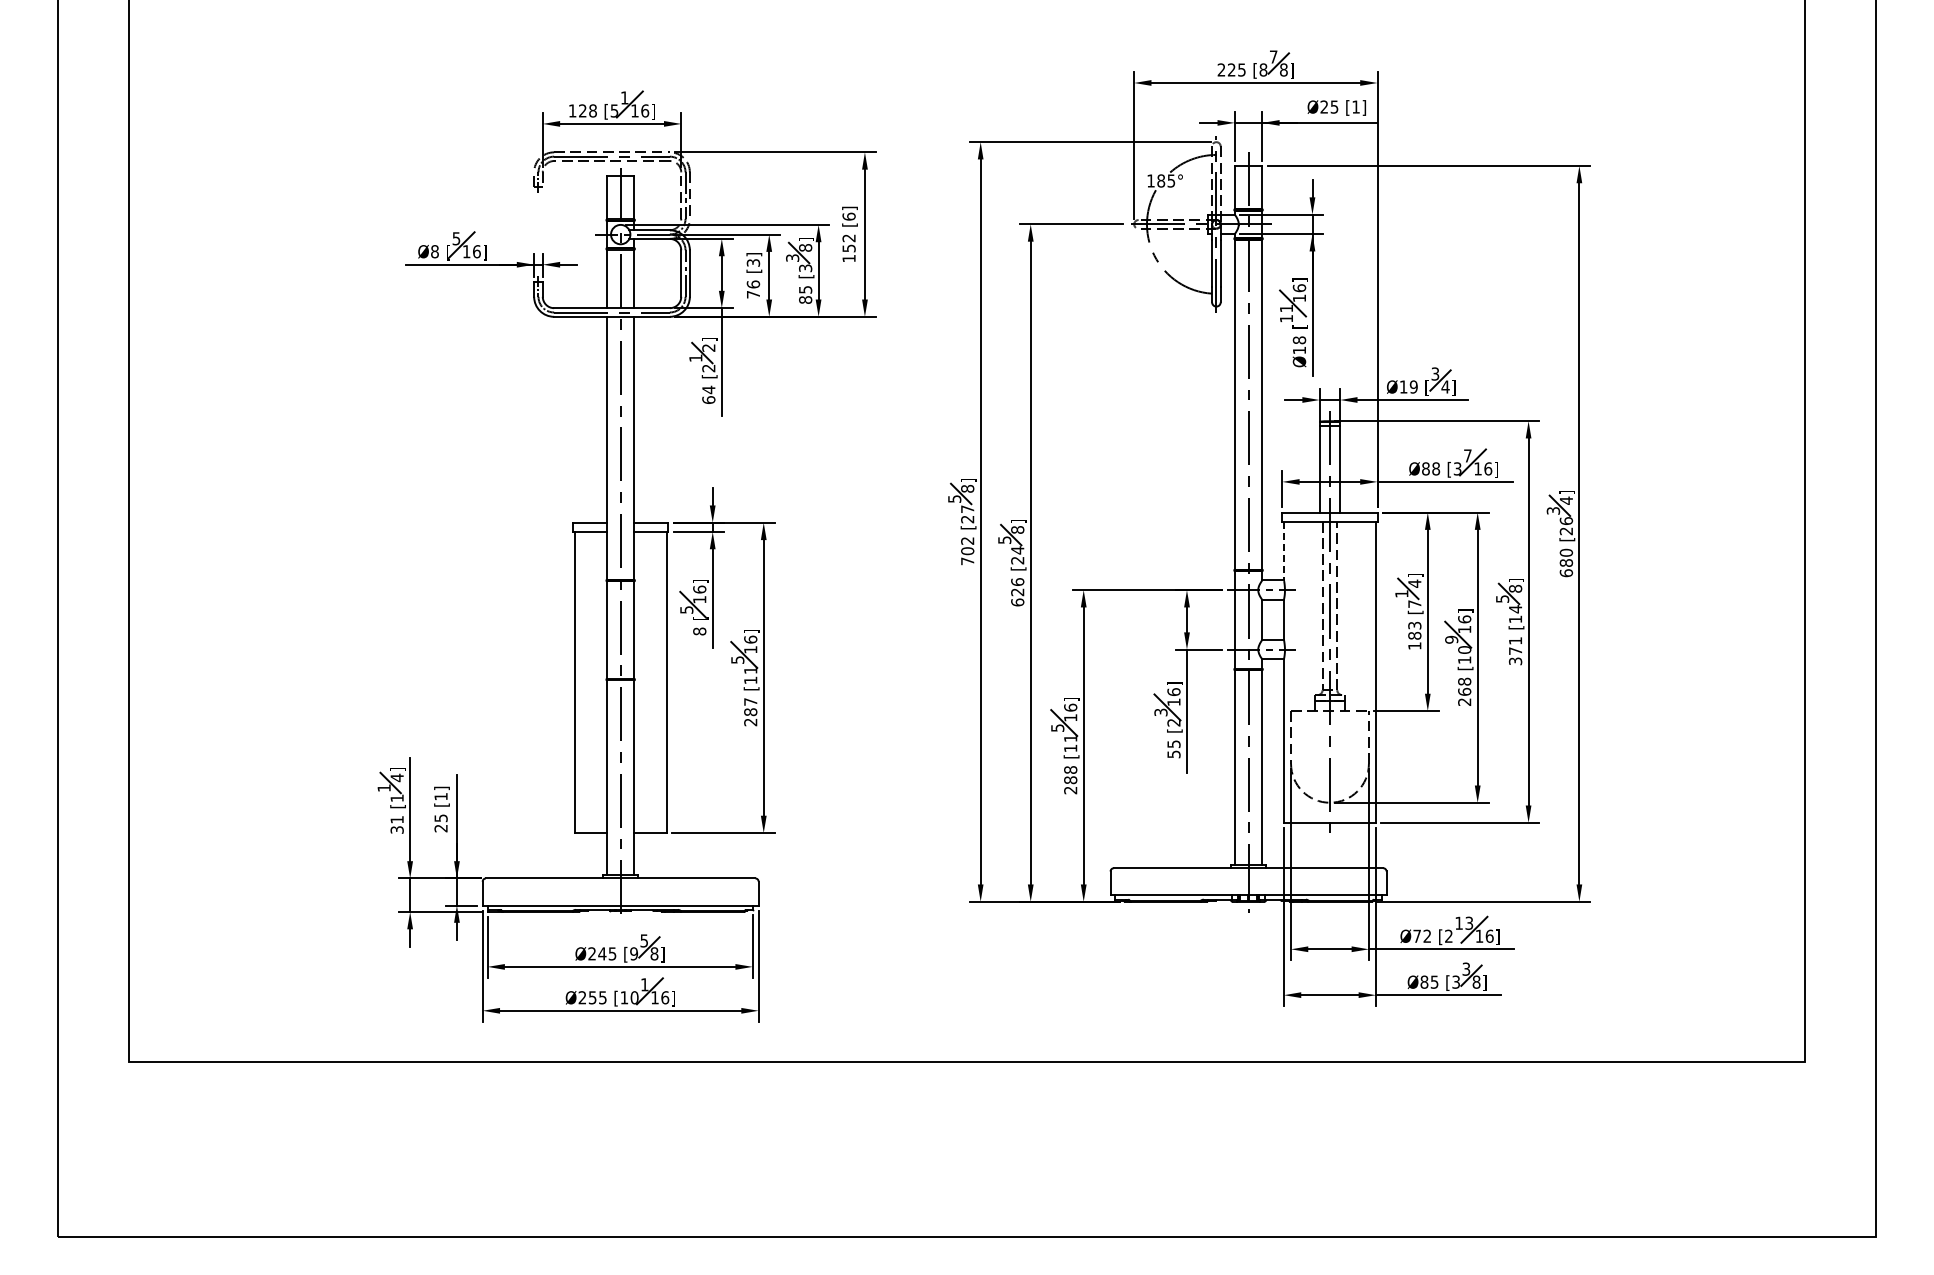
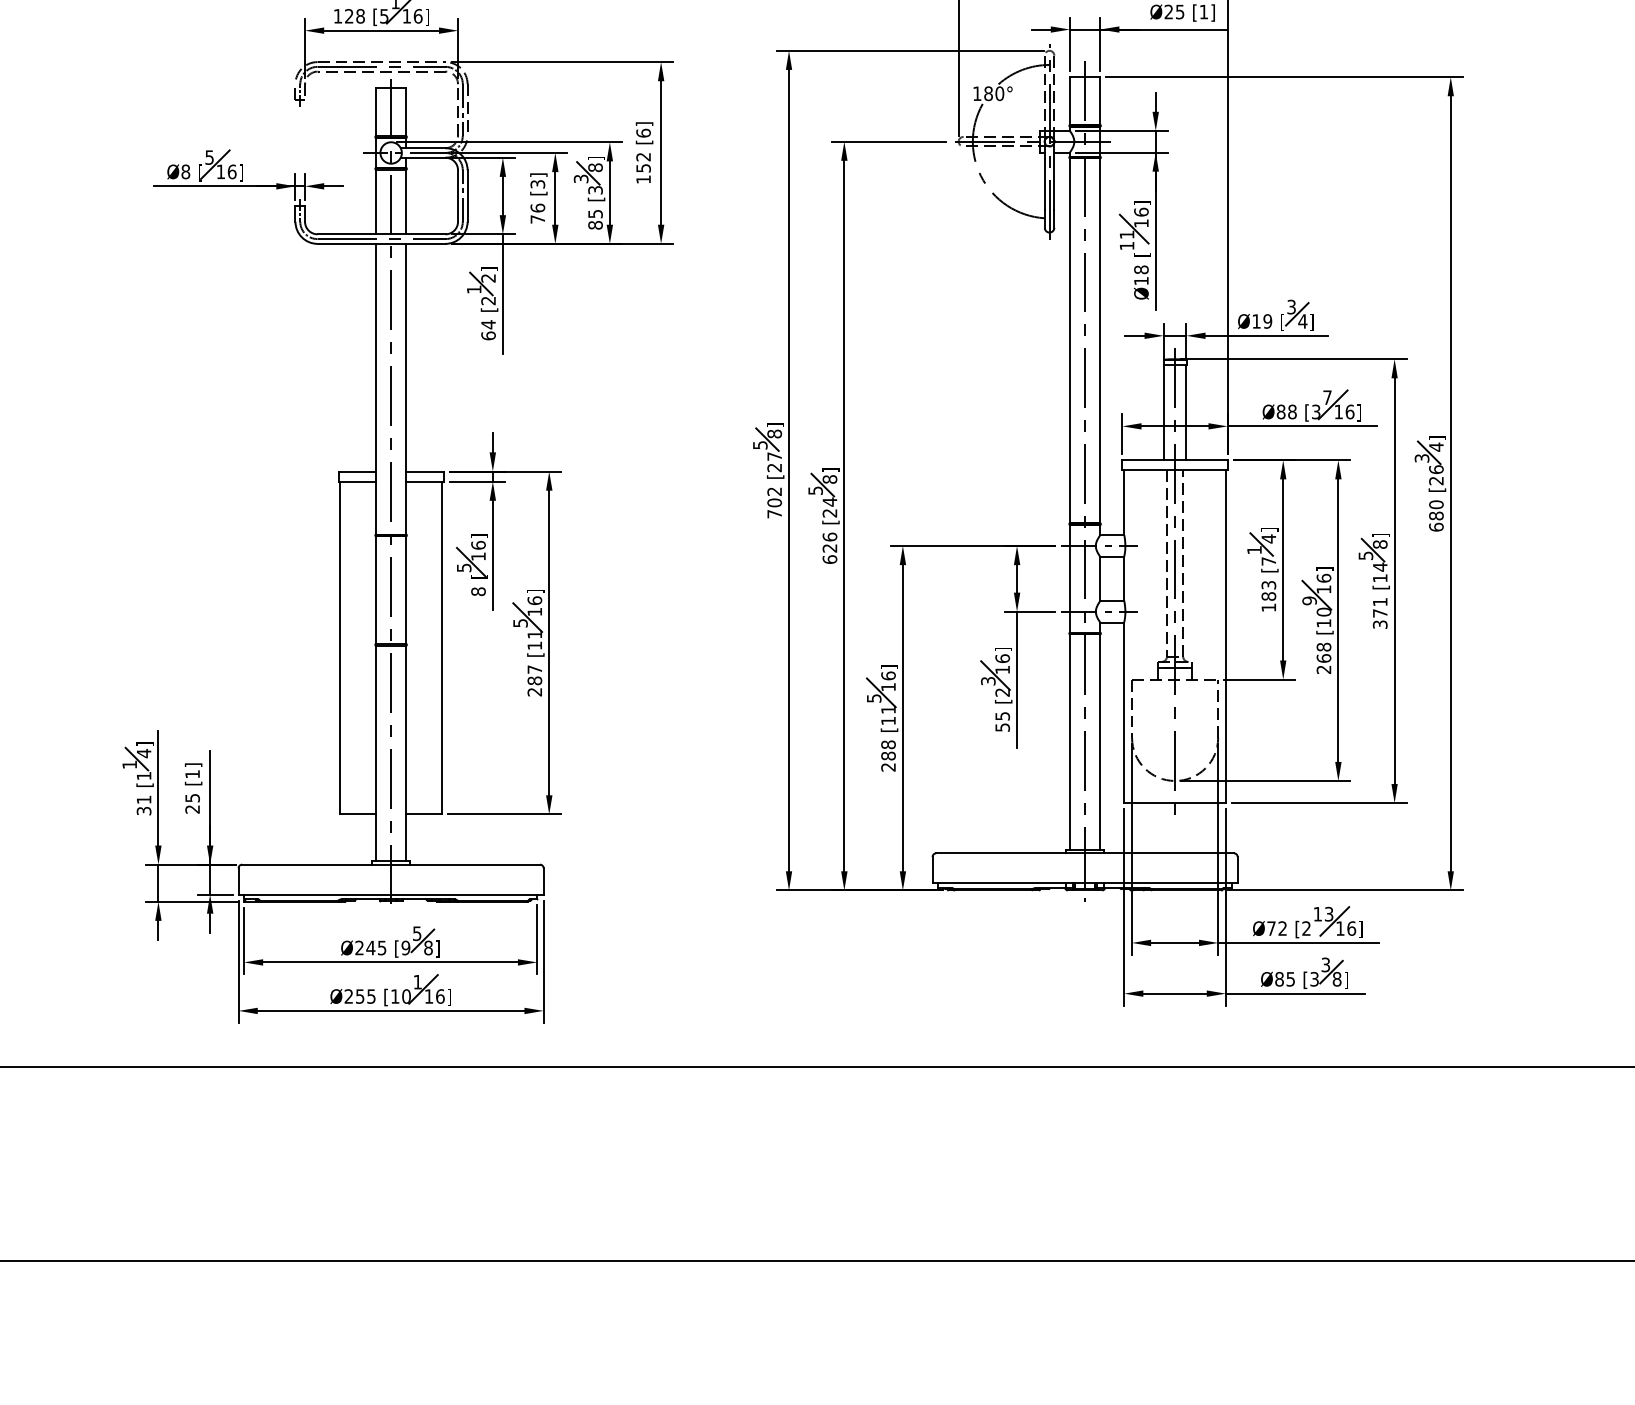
text: (1171, 180) -> (999, 93), 185° -> 180°
line: (1283, 551) -> (1123, 503), dashed -> solid

